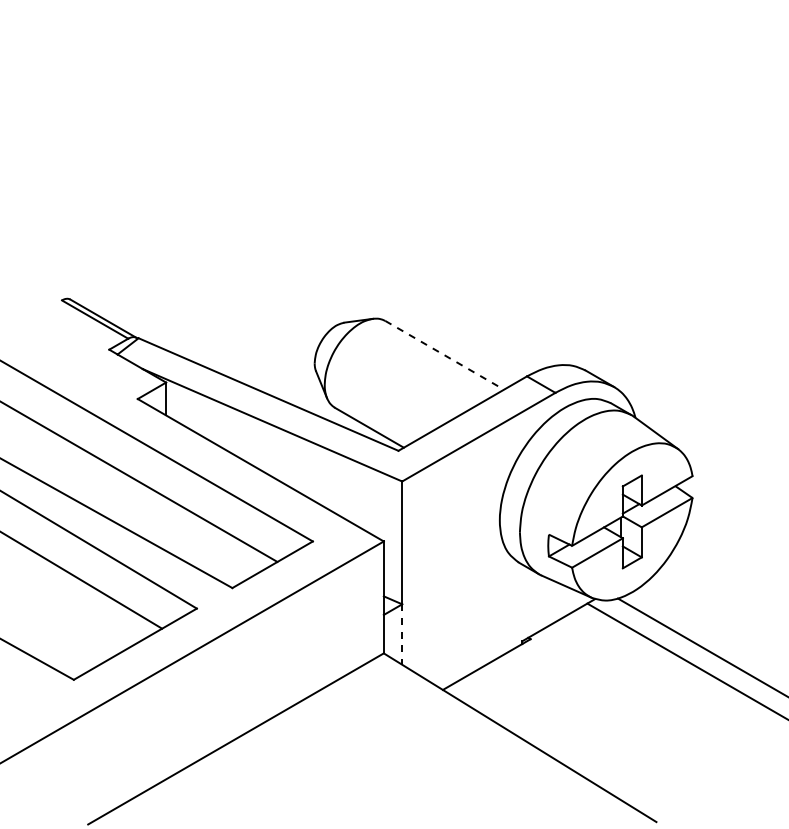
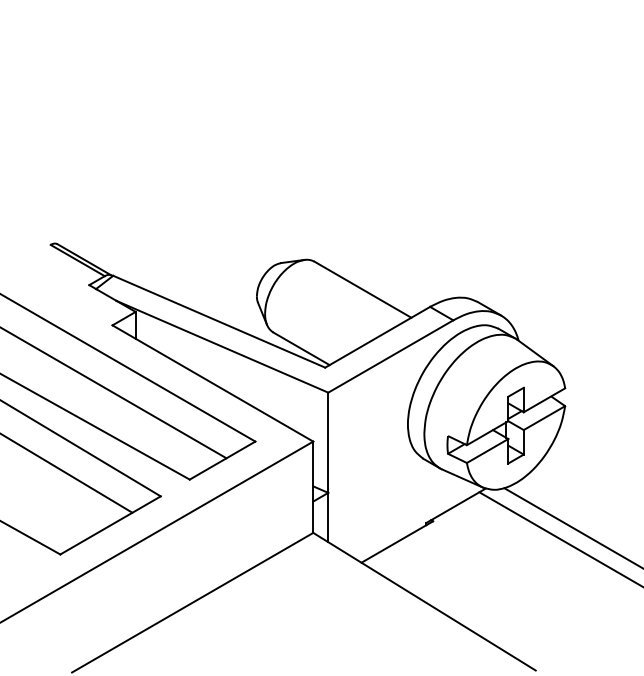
line: (444, 355) -> (362, 289), dashed -> solid
line: (402, 635) -> (328, 518), dashed -> solid

